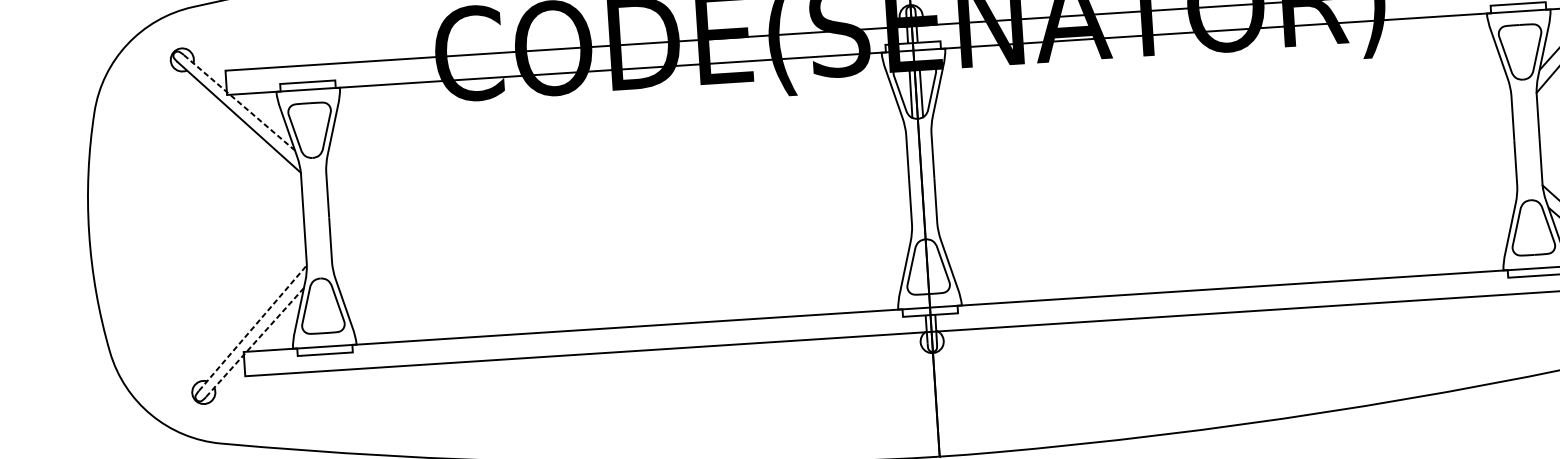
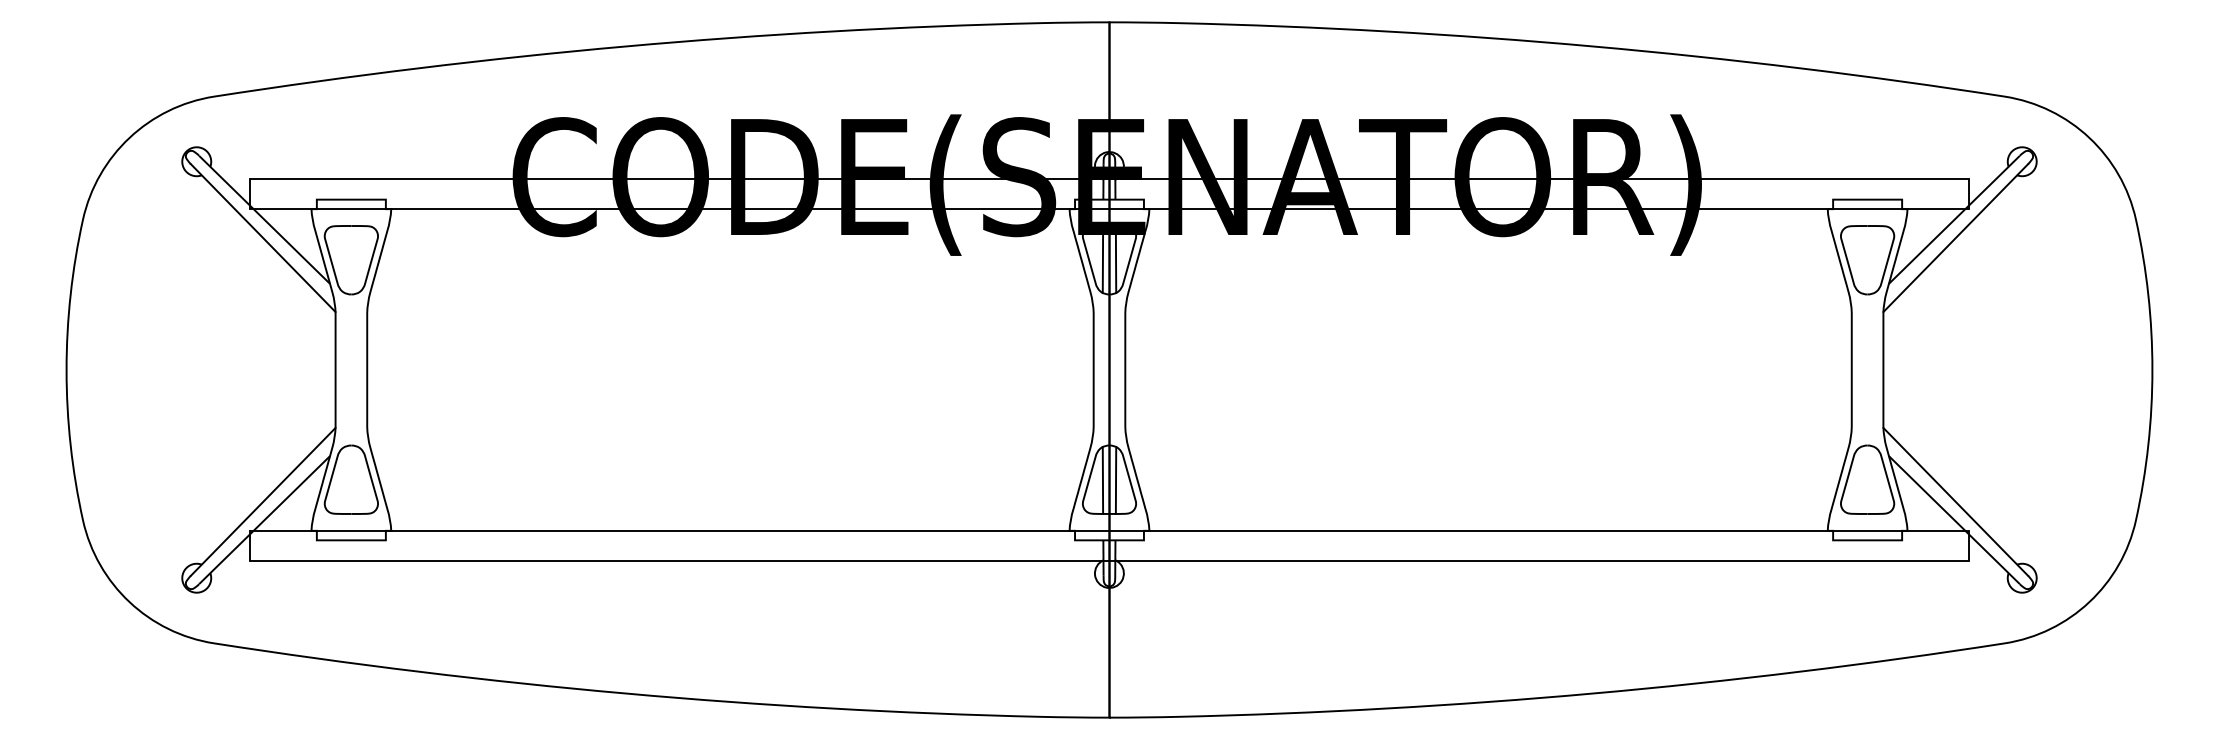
line: (239, 102) -> (264, 219), dashed -> solid
line: (921, 267) -> (1102, 480), added
line: (932, 267) -> (1115, 480), added
line: (253, 327) -> (263, 501), dashed -> solid
line: (254, 342) -> (264, 520), dashed -> solid

